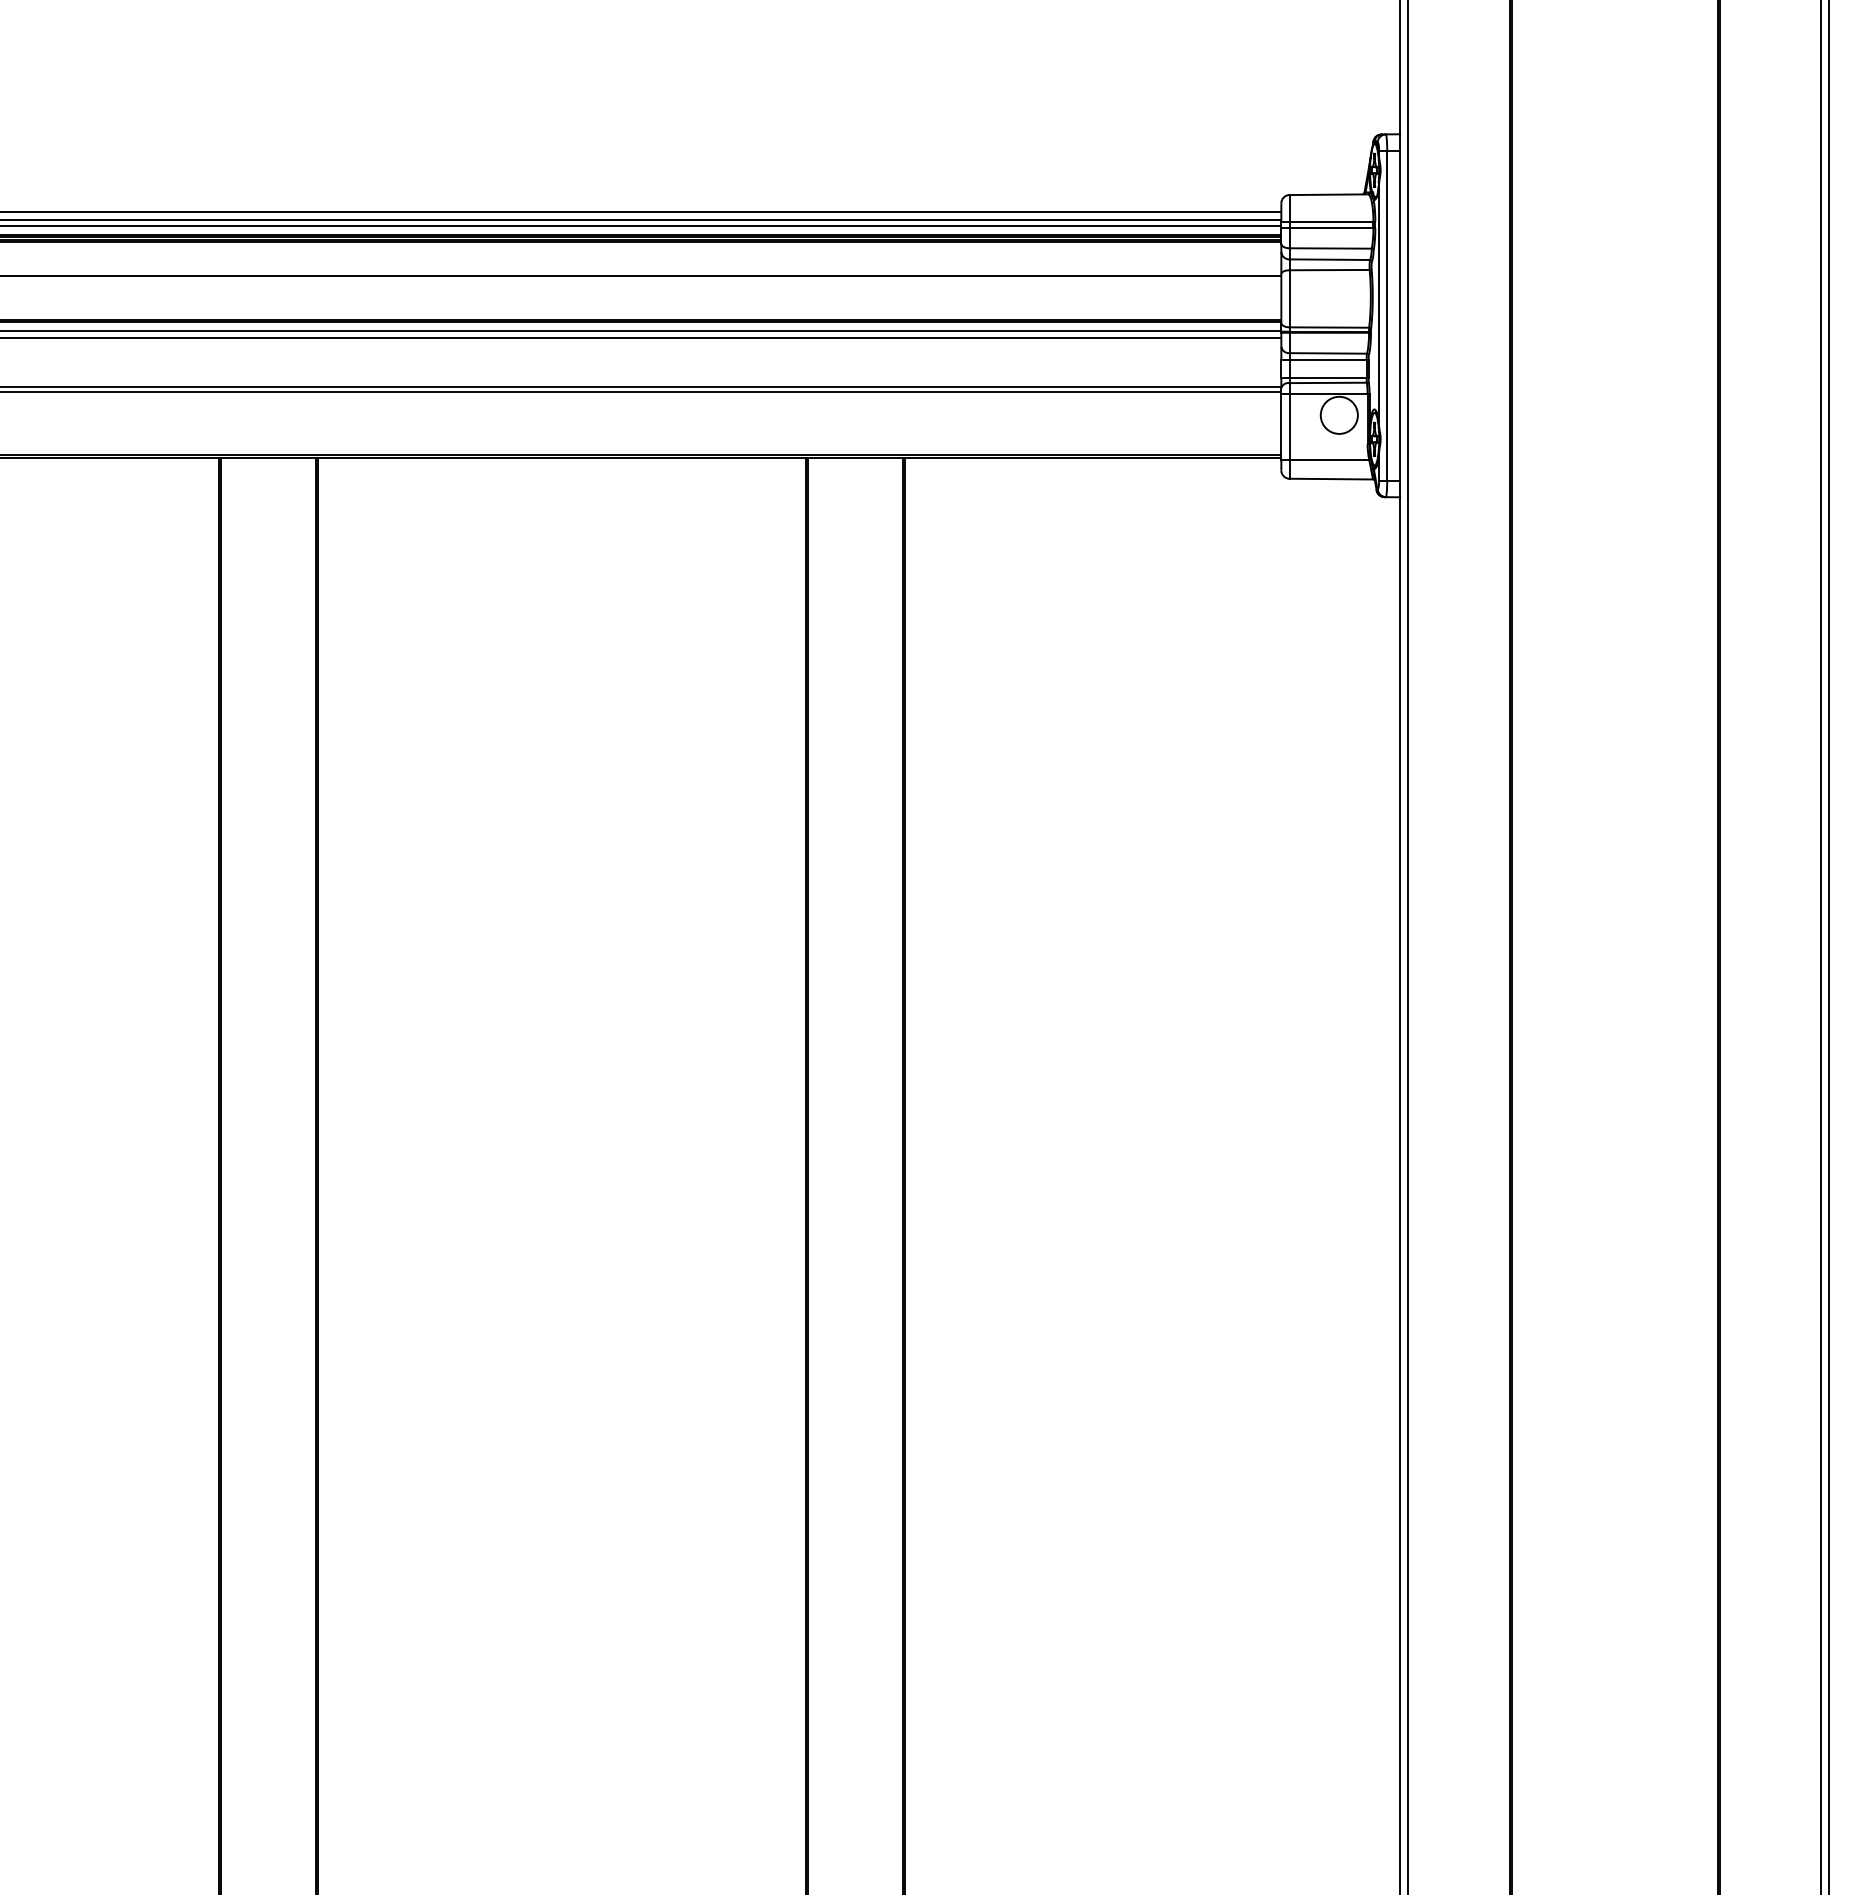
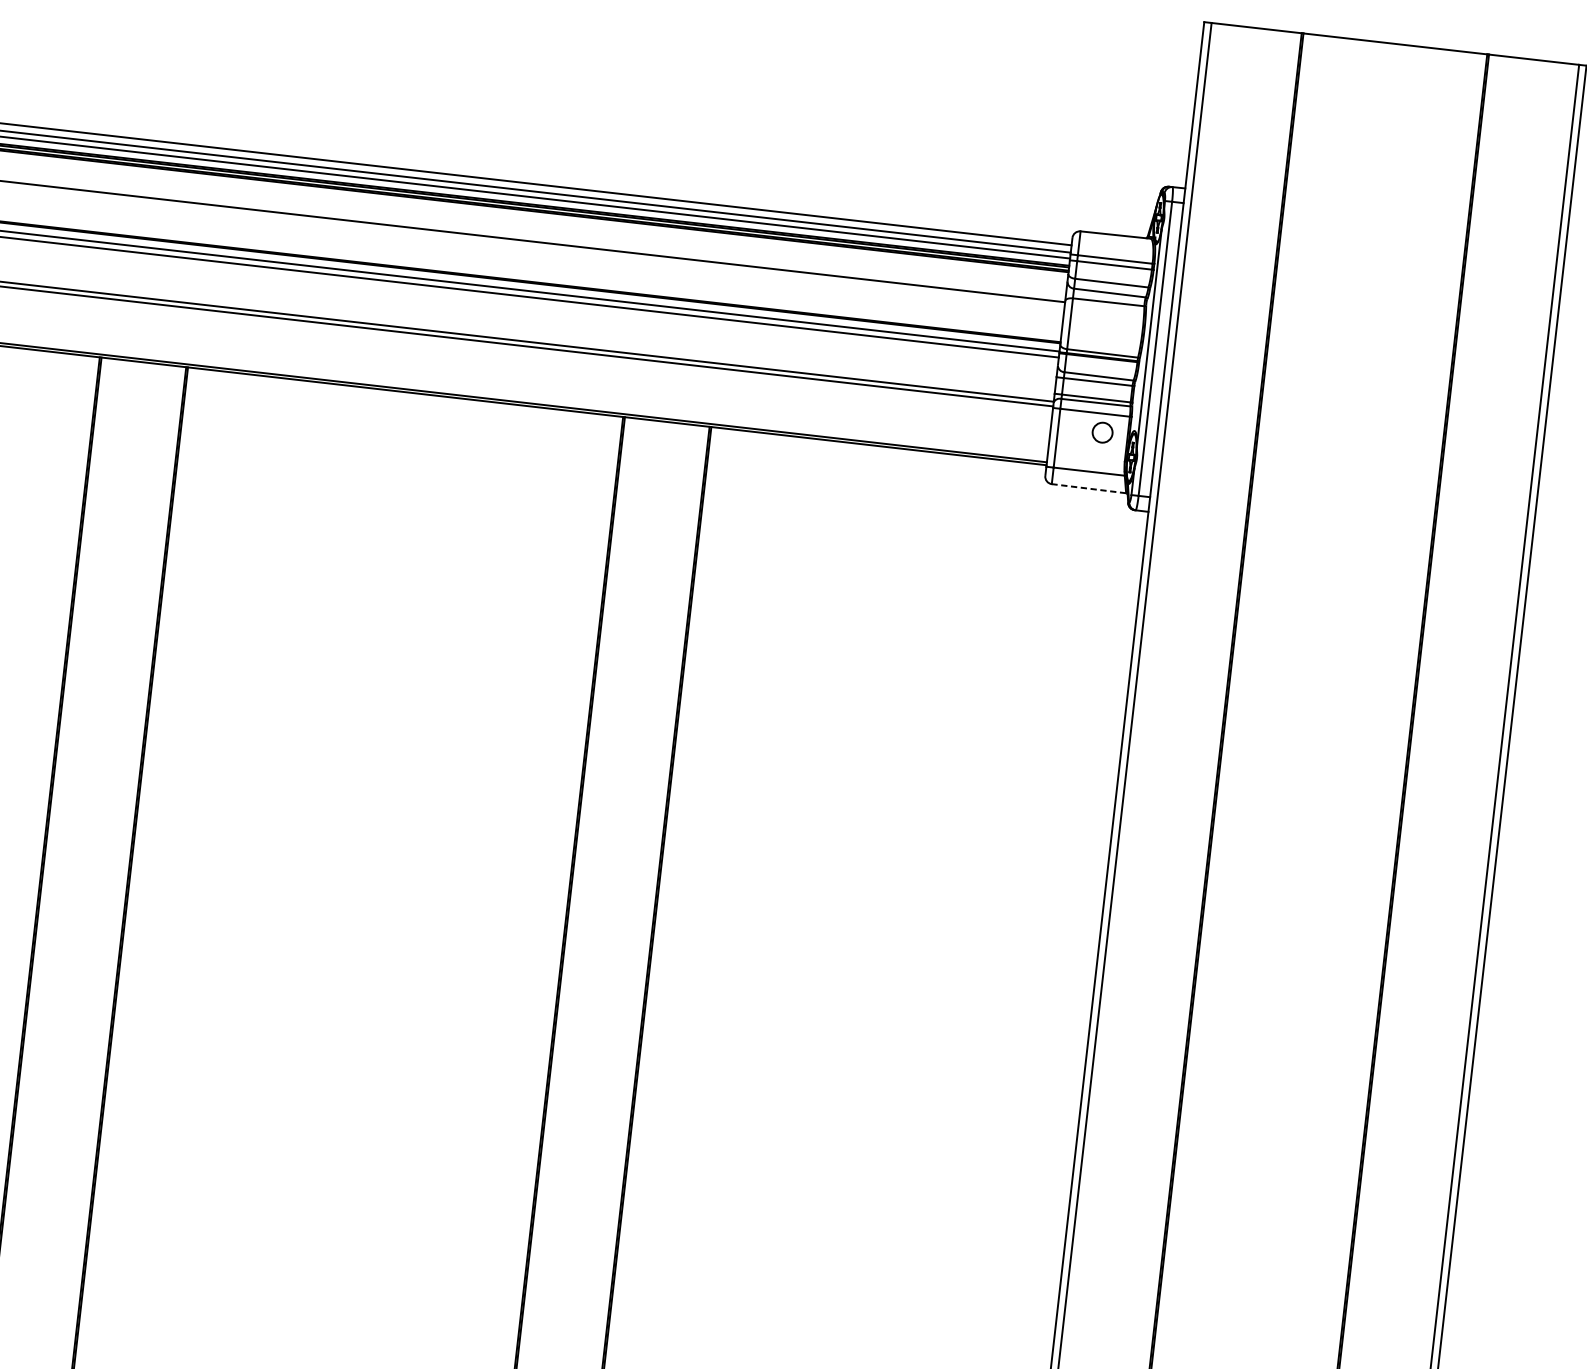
circle: (1338, 414) -> (1101, 431), size x0.6
line: (1331, 479) -> (1089, 489), solid -> dashed

